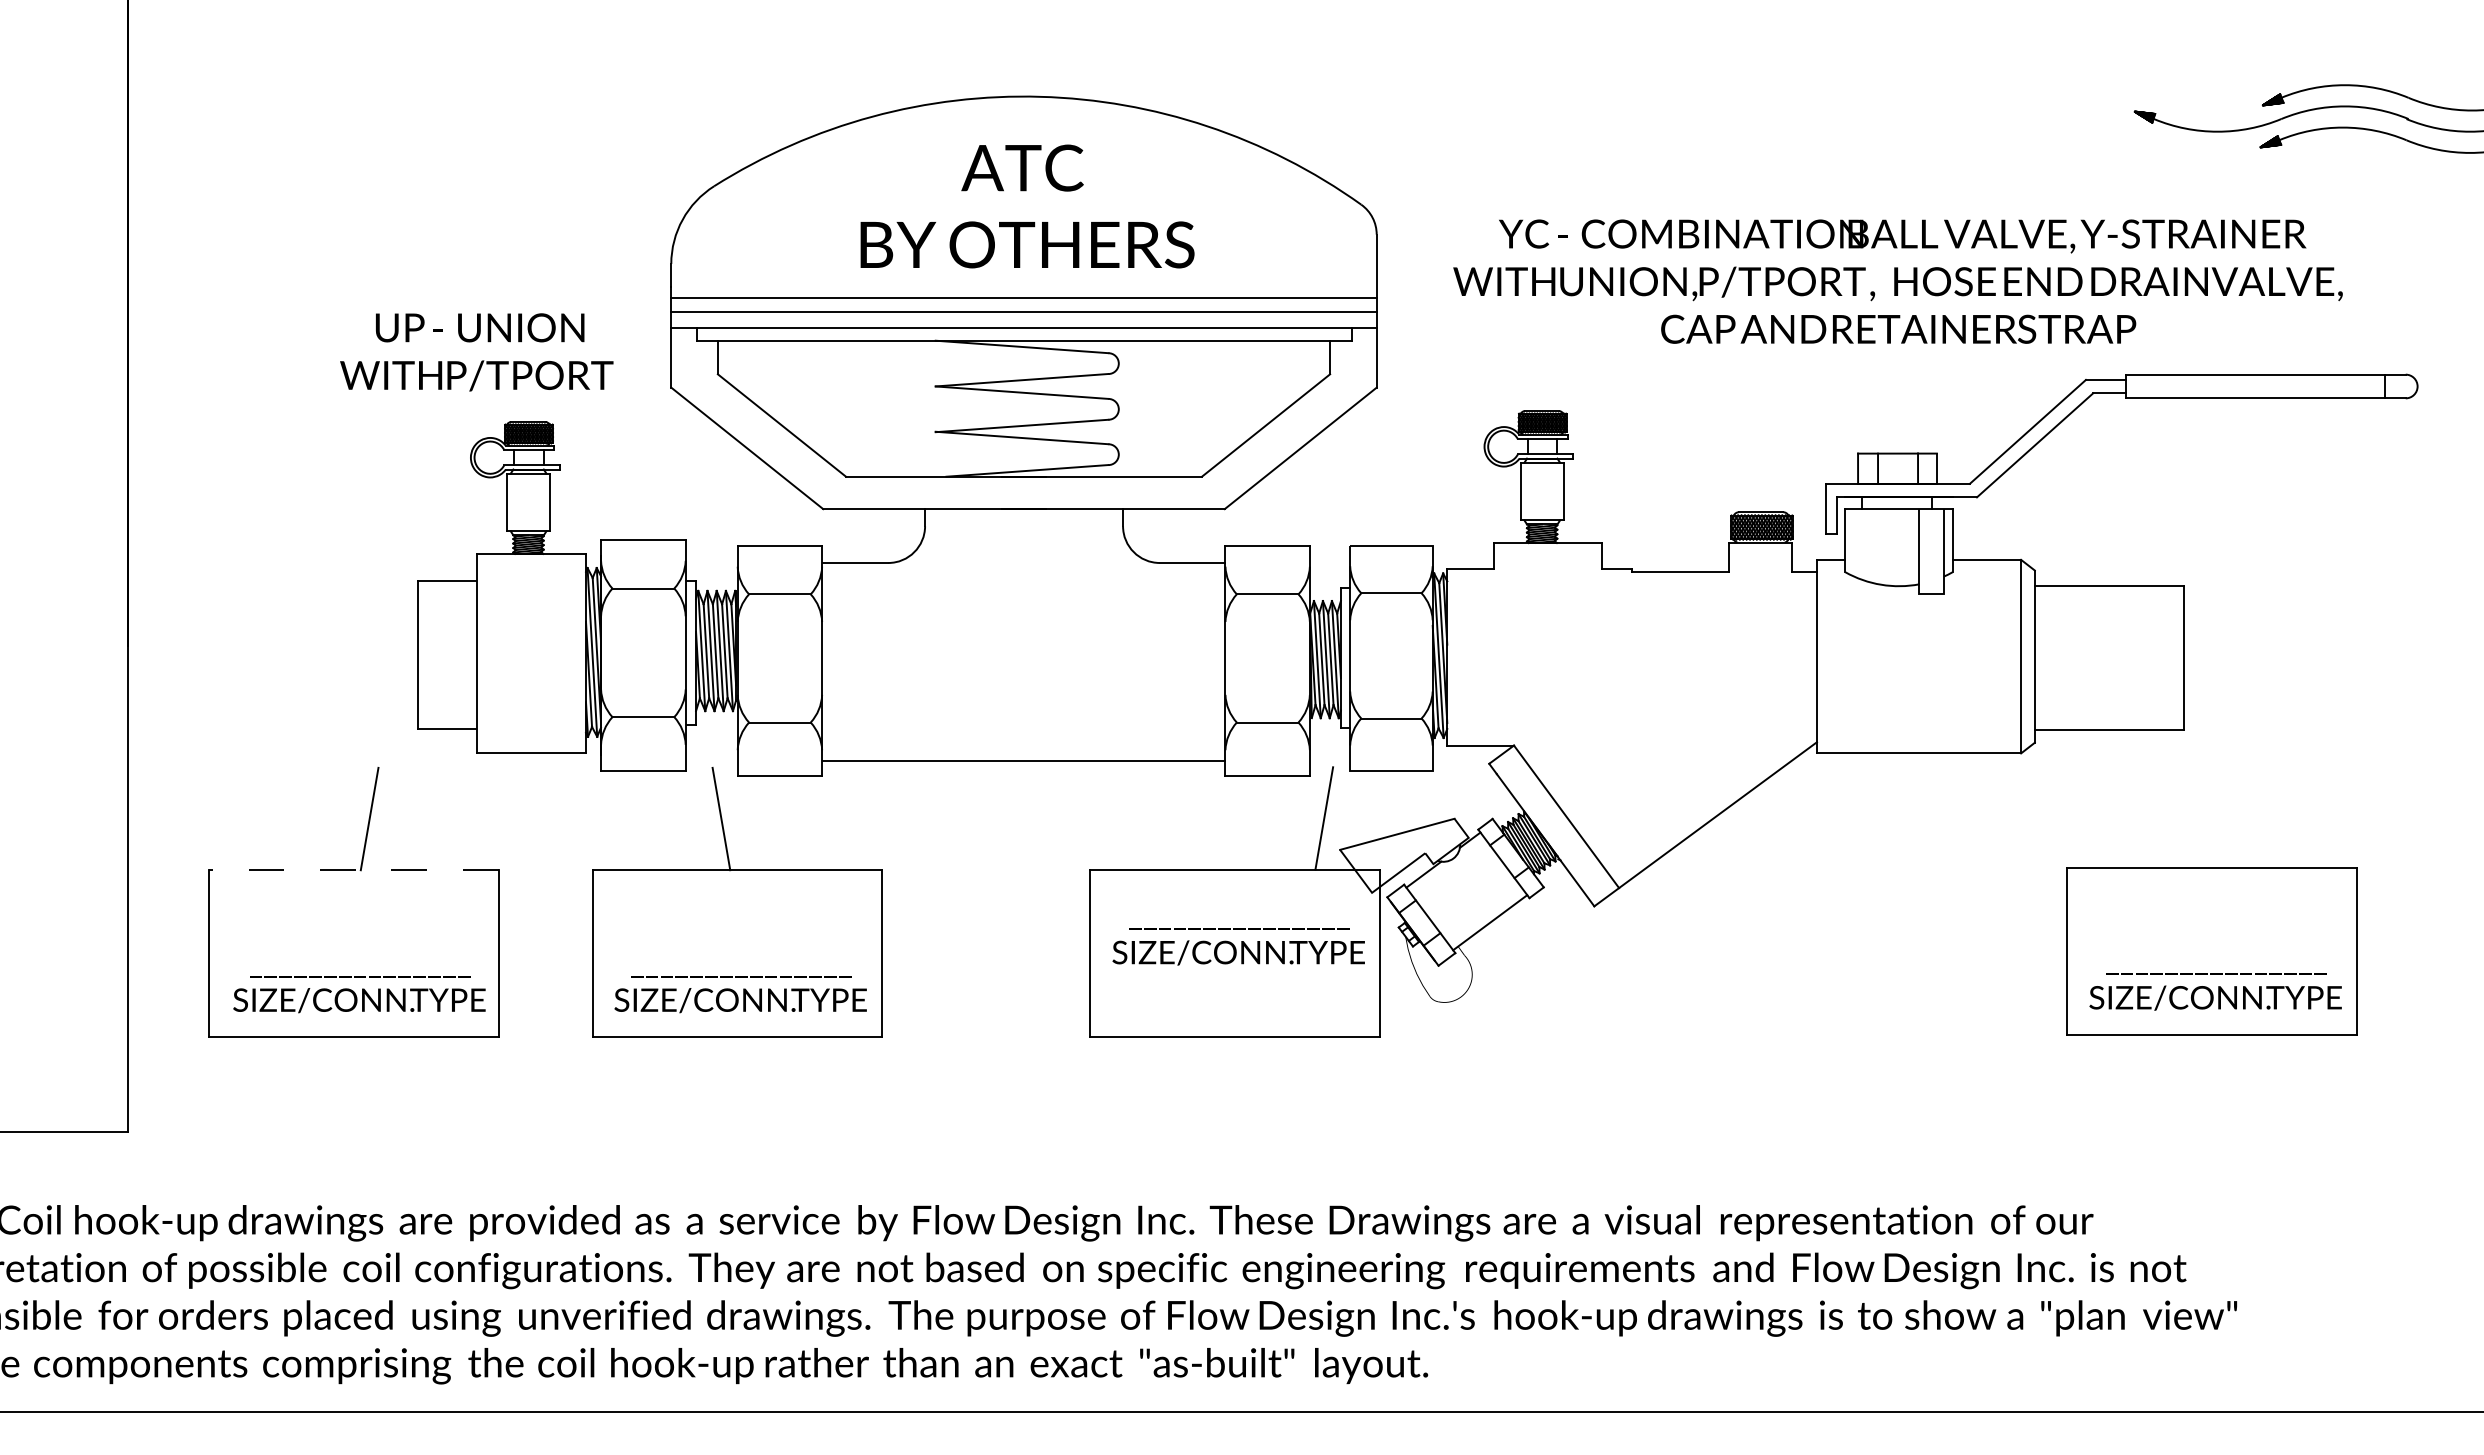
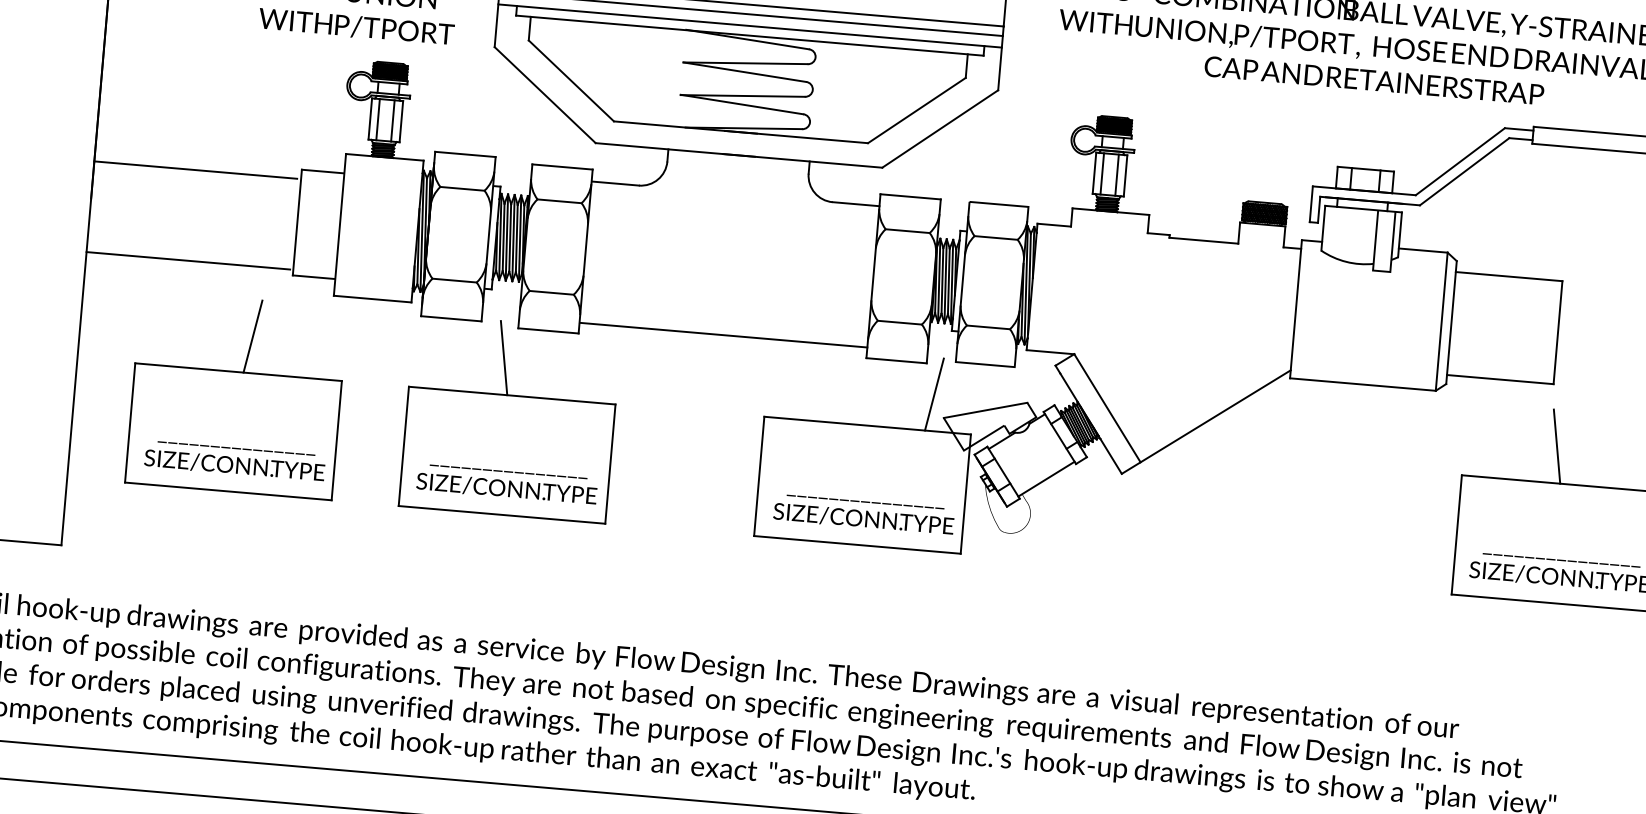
line: (1531, 491) -> (1102, 173), added
line: (1552, 491) -> (1117, 175), added
line: (517, 502) -> (377, 119), added
line: (538, 502) -> (392, 120), added
line: (270, 594) -> (195, 170), added
line: (270, 721) -> (188, 260), added
line: (2196, 816) -> (1557, 446), added
line: (353, 870) -> (238, 372), dashed -> solid
text: (1238, 946) -> (863, 514), moved

